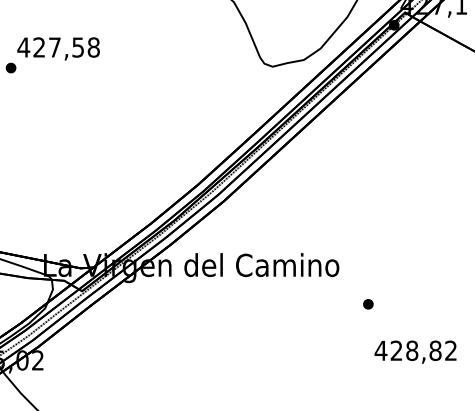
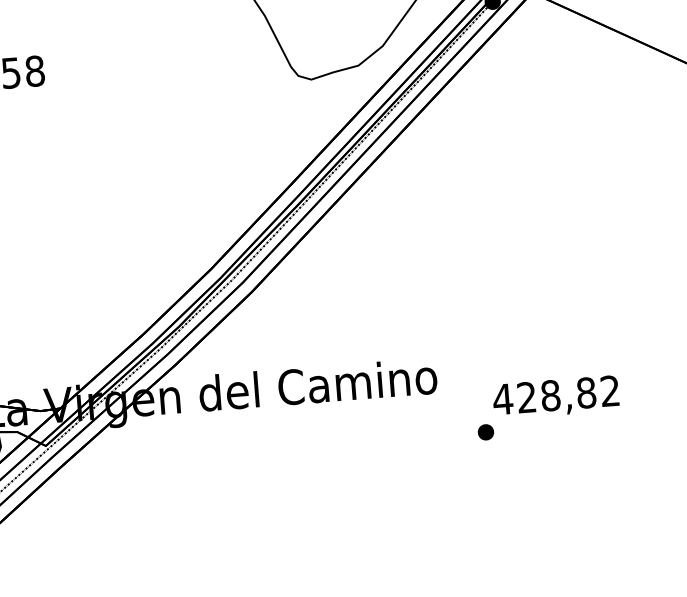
text: (415, 351) -> (555, 396), moved

